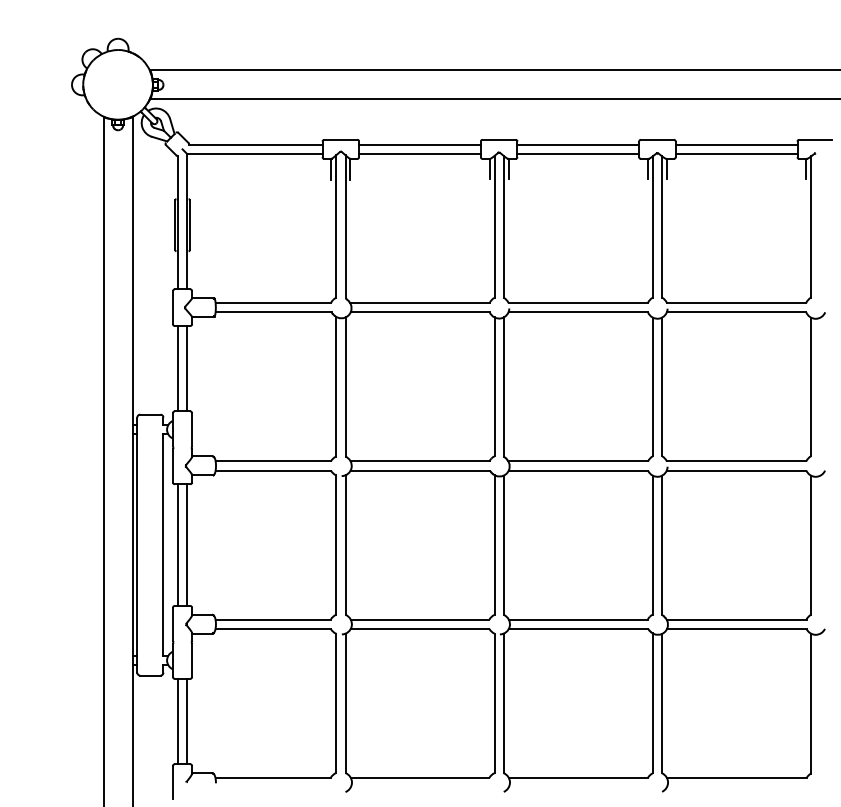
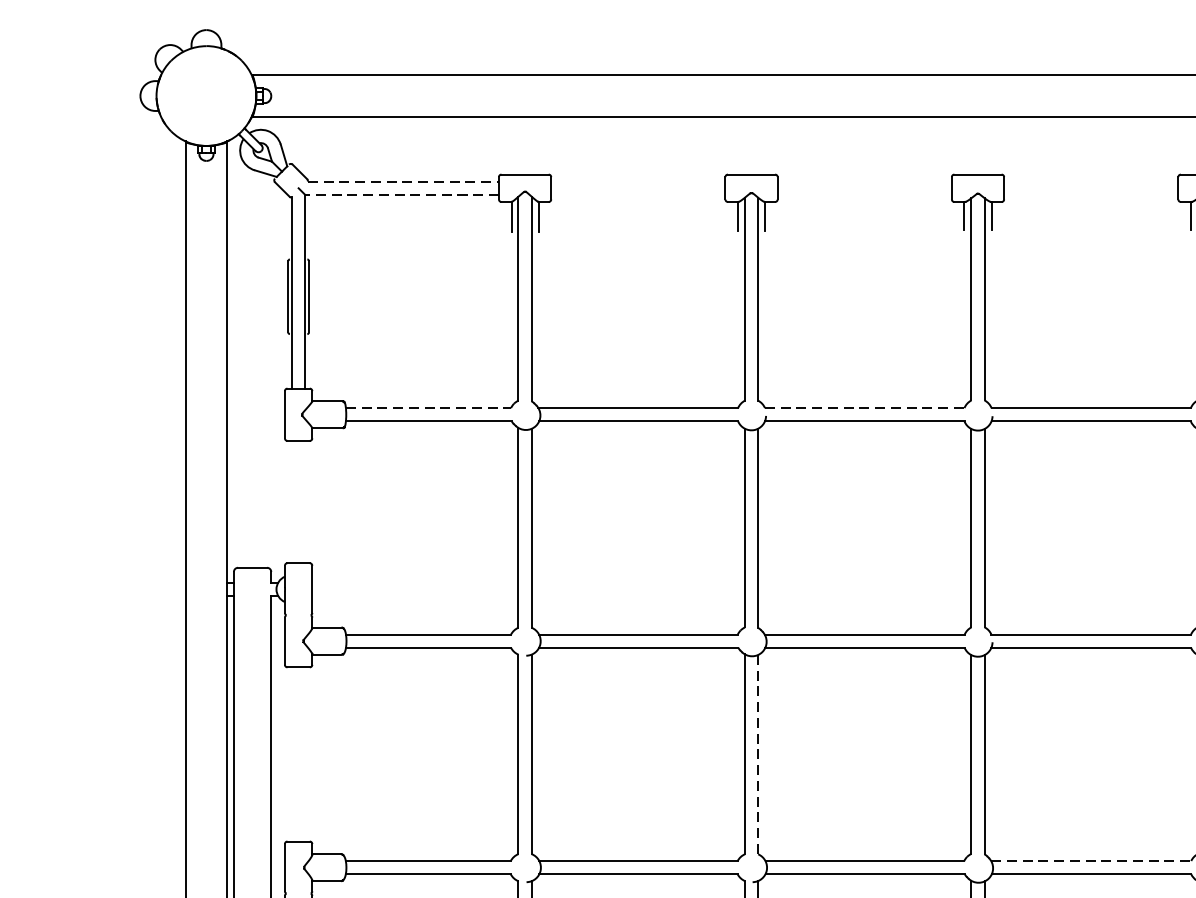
line: (255, 144) -> (402, 181), solid -> dashed
line: (419, 144) -> (637, 181), removed
line: (578, 144) -> (865, 181), removed
line: (736, 144) -> (1091, 181), removed
line: (254, 154) -> (401, 195), solid -> dashed
line: (419, 154) -> (637, 195), removed
line: (578, 154) -> (865, 195), removed
line: (736, 154) -> (1091, 195), removed
line: (273, 303) -> (428, 408), solid -> dashed
line: (578, 303) -> (865, 408), solid -> dashed
line: (177, 368) -> (291, 501), removed
line: (187, 368) -> (305, 501), removed
line: (177, 545) -> (291, 754), removed
line: (187, 545) -> (305, 754), removed
line: (503, 545) -> (757, 754), solid -> dashed
line: (736, 619) -> (1091, 860), solid -> dashed

